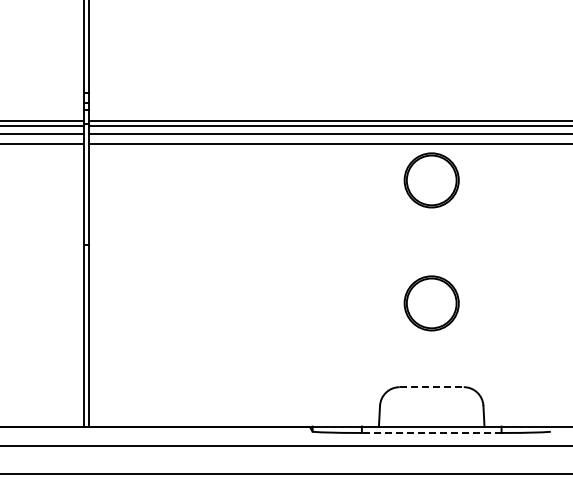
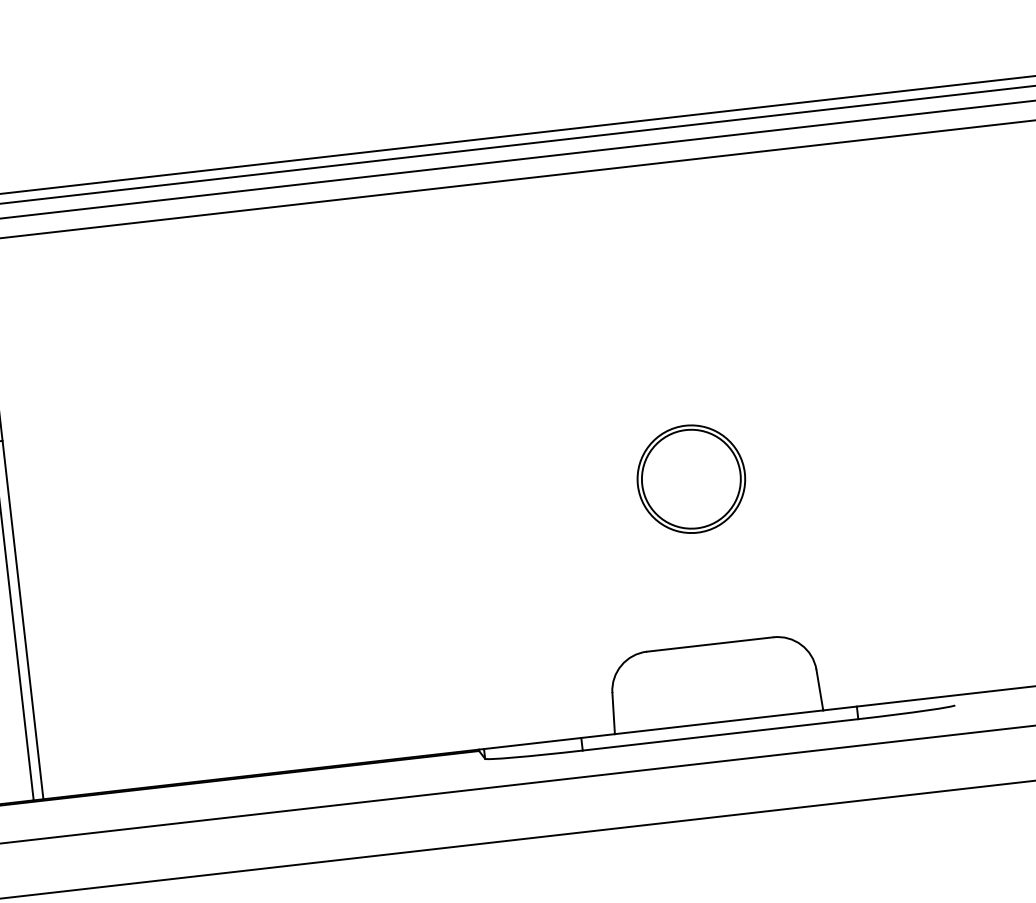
part: (431, 180) -> (663, 236), removed
line: (432, 387) -> (711, 644), dashed -> solid
line: (431, 432) -> (719, 734), dashed -> solid

